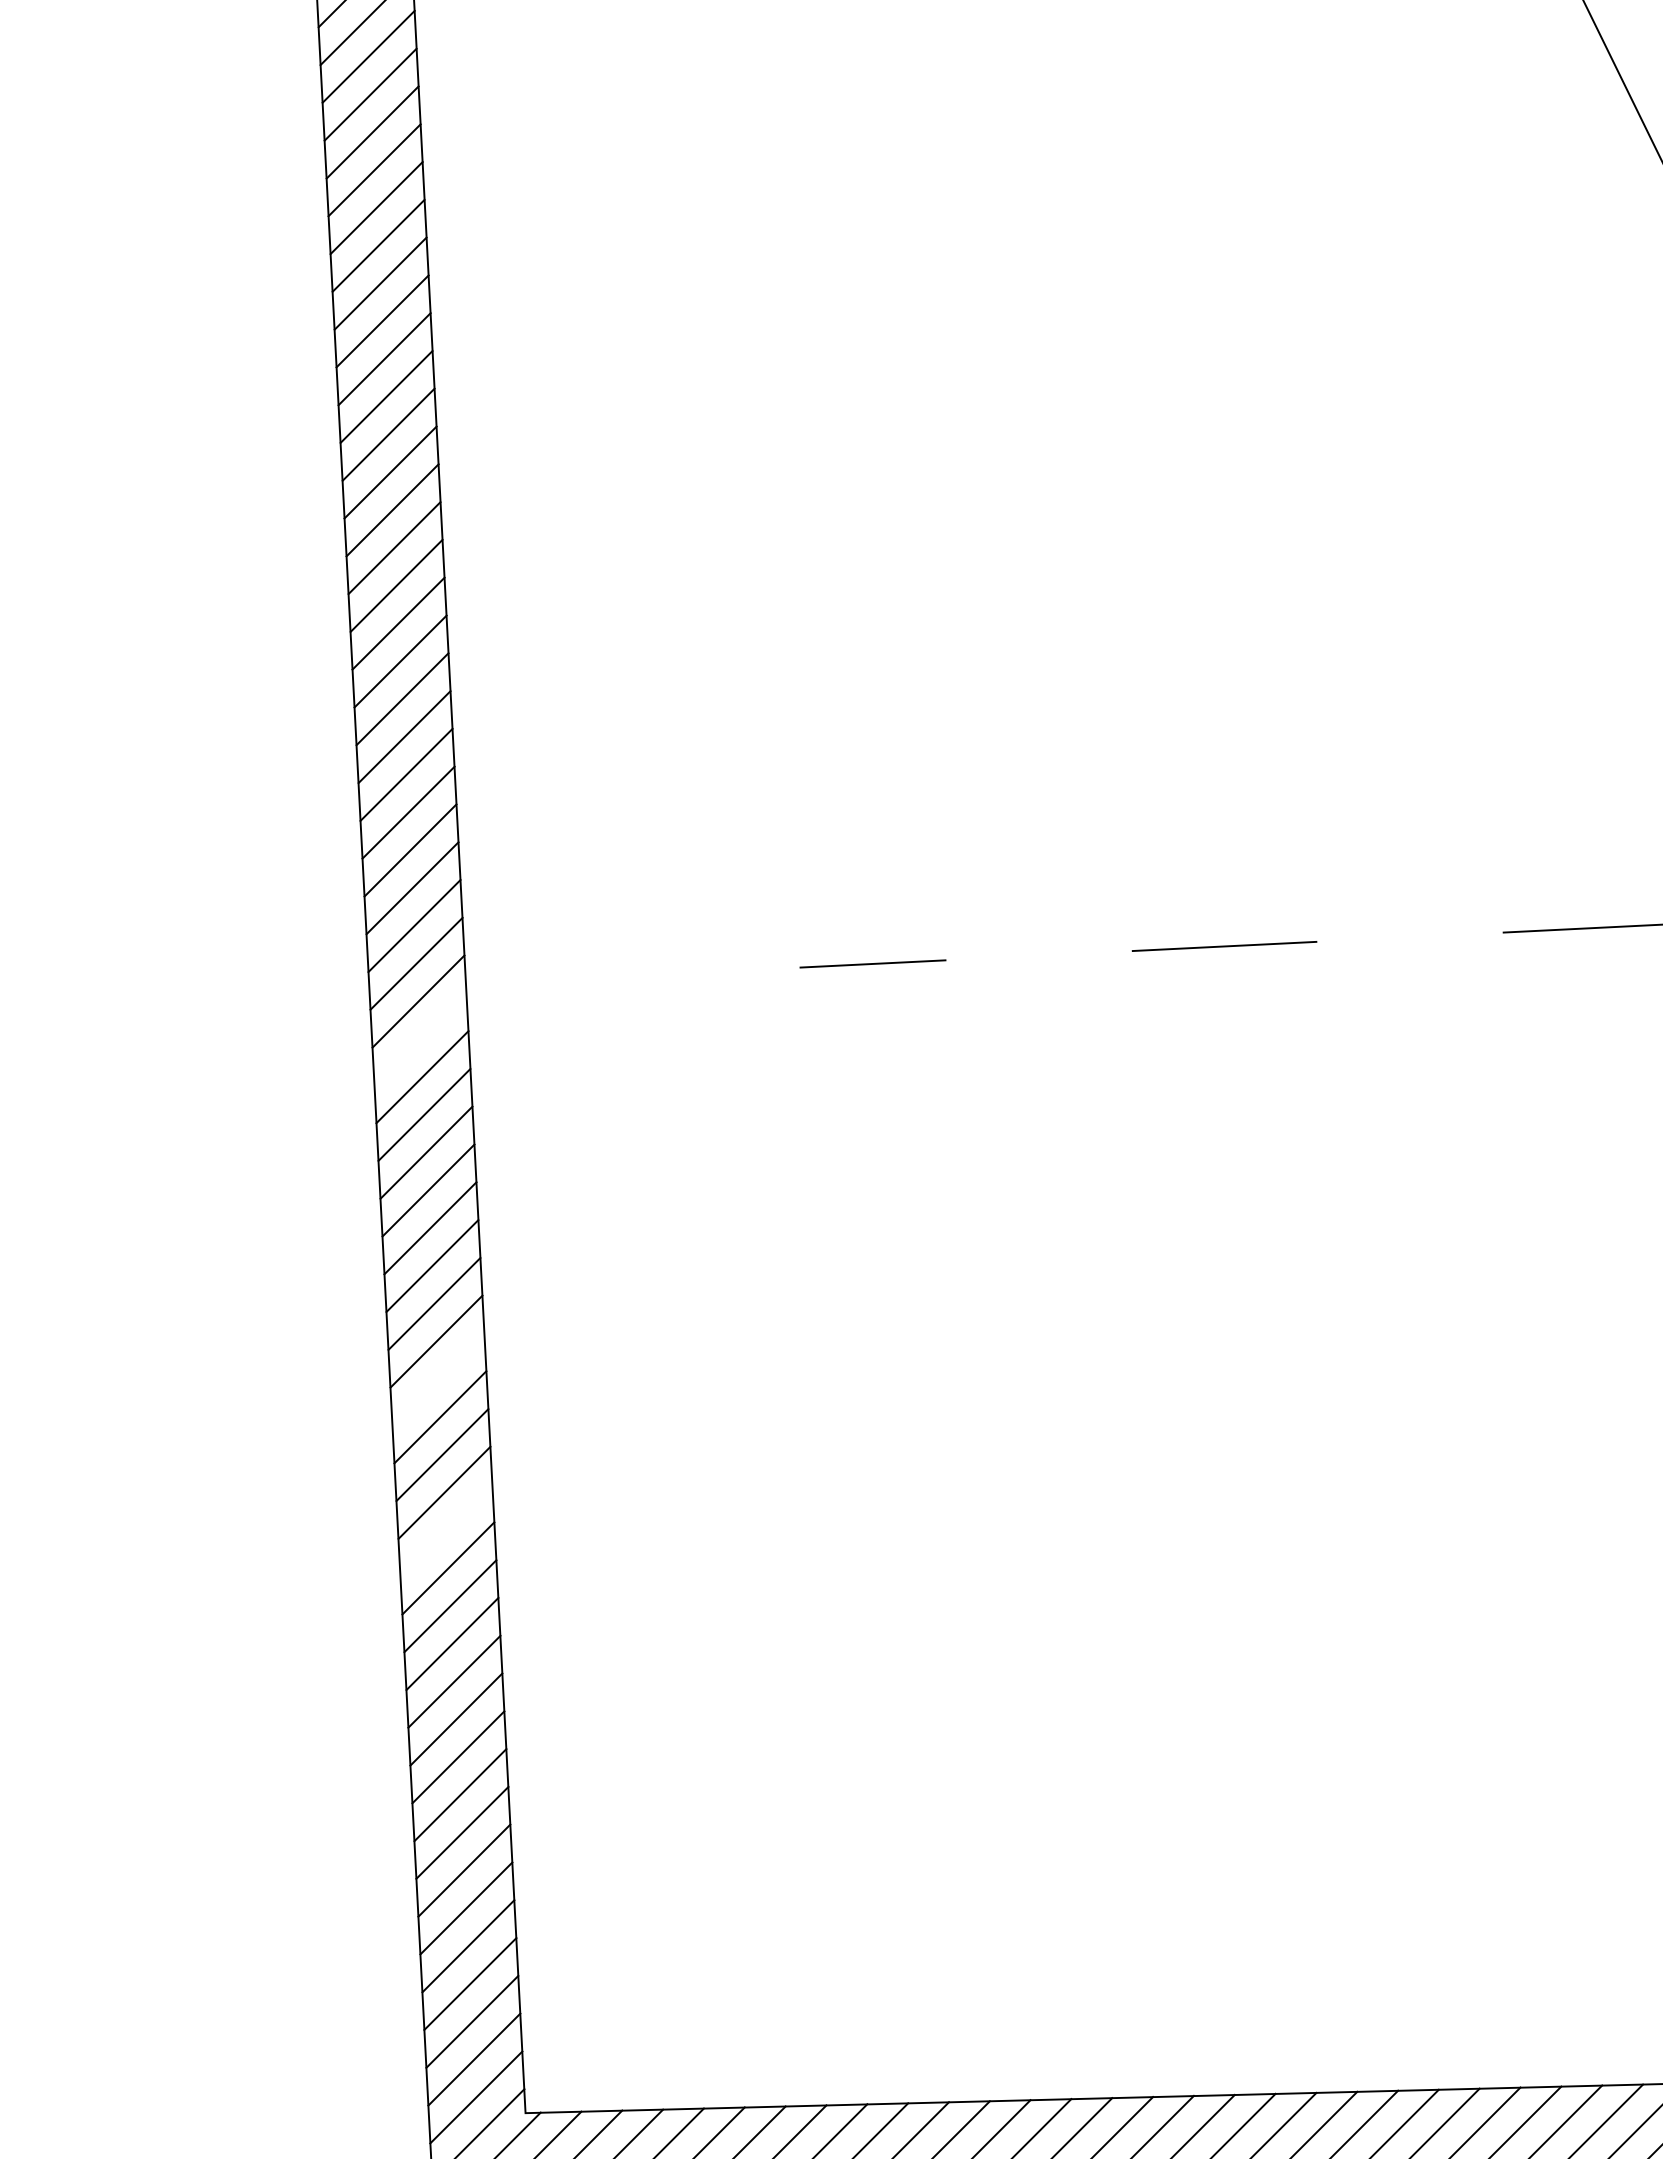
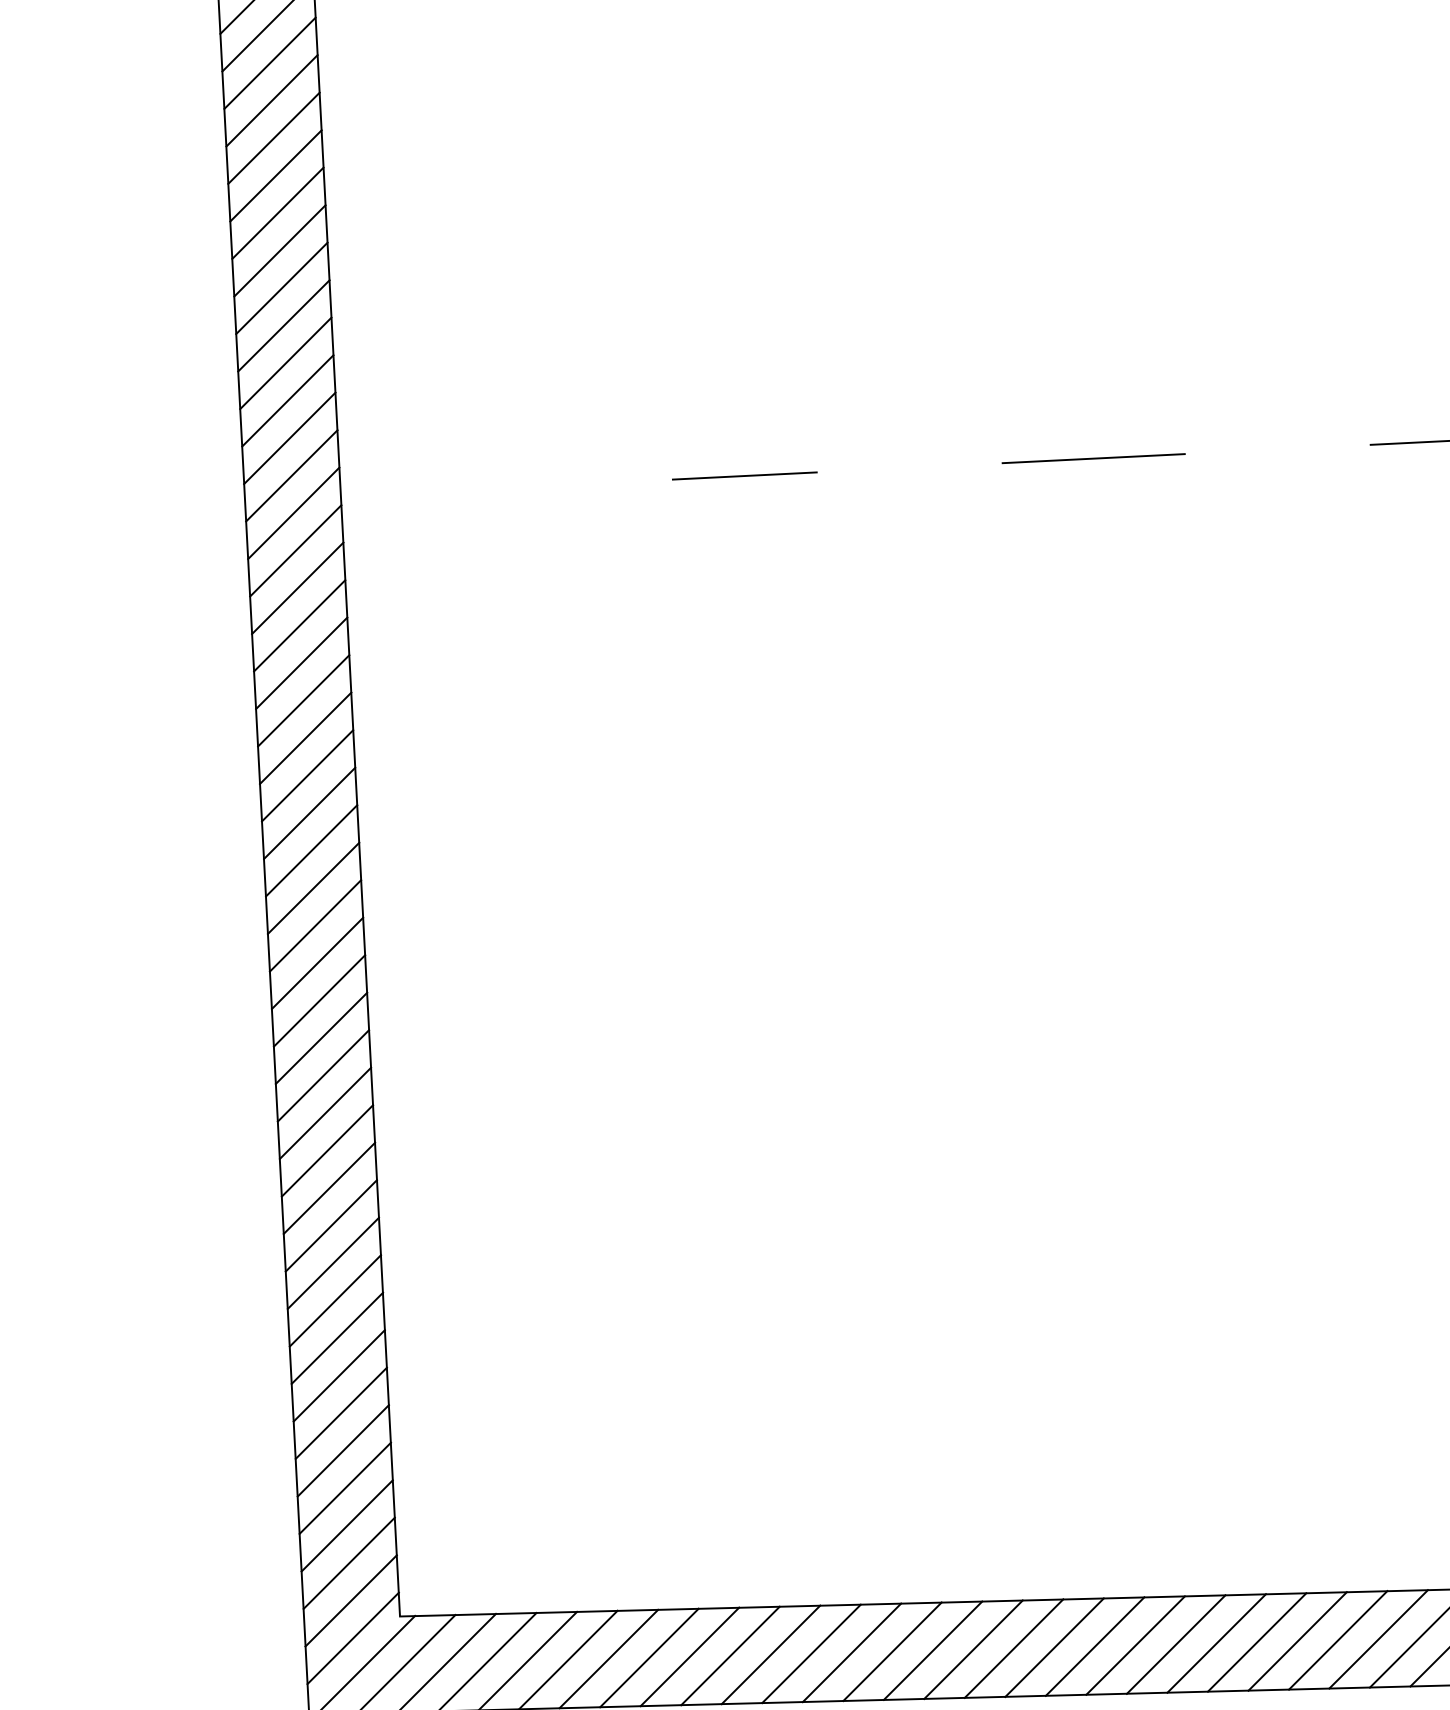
line: (420, 1039) -> (295, 550), added
line: (438, 1379) -> (313, 888), added
line: (446, 1530) -> (321, 1038), added

